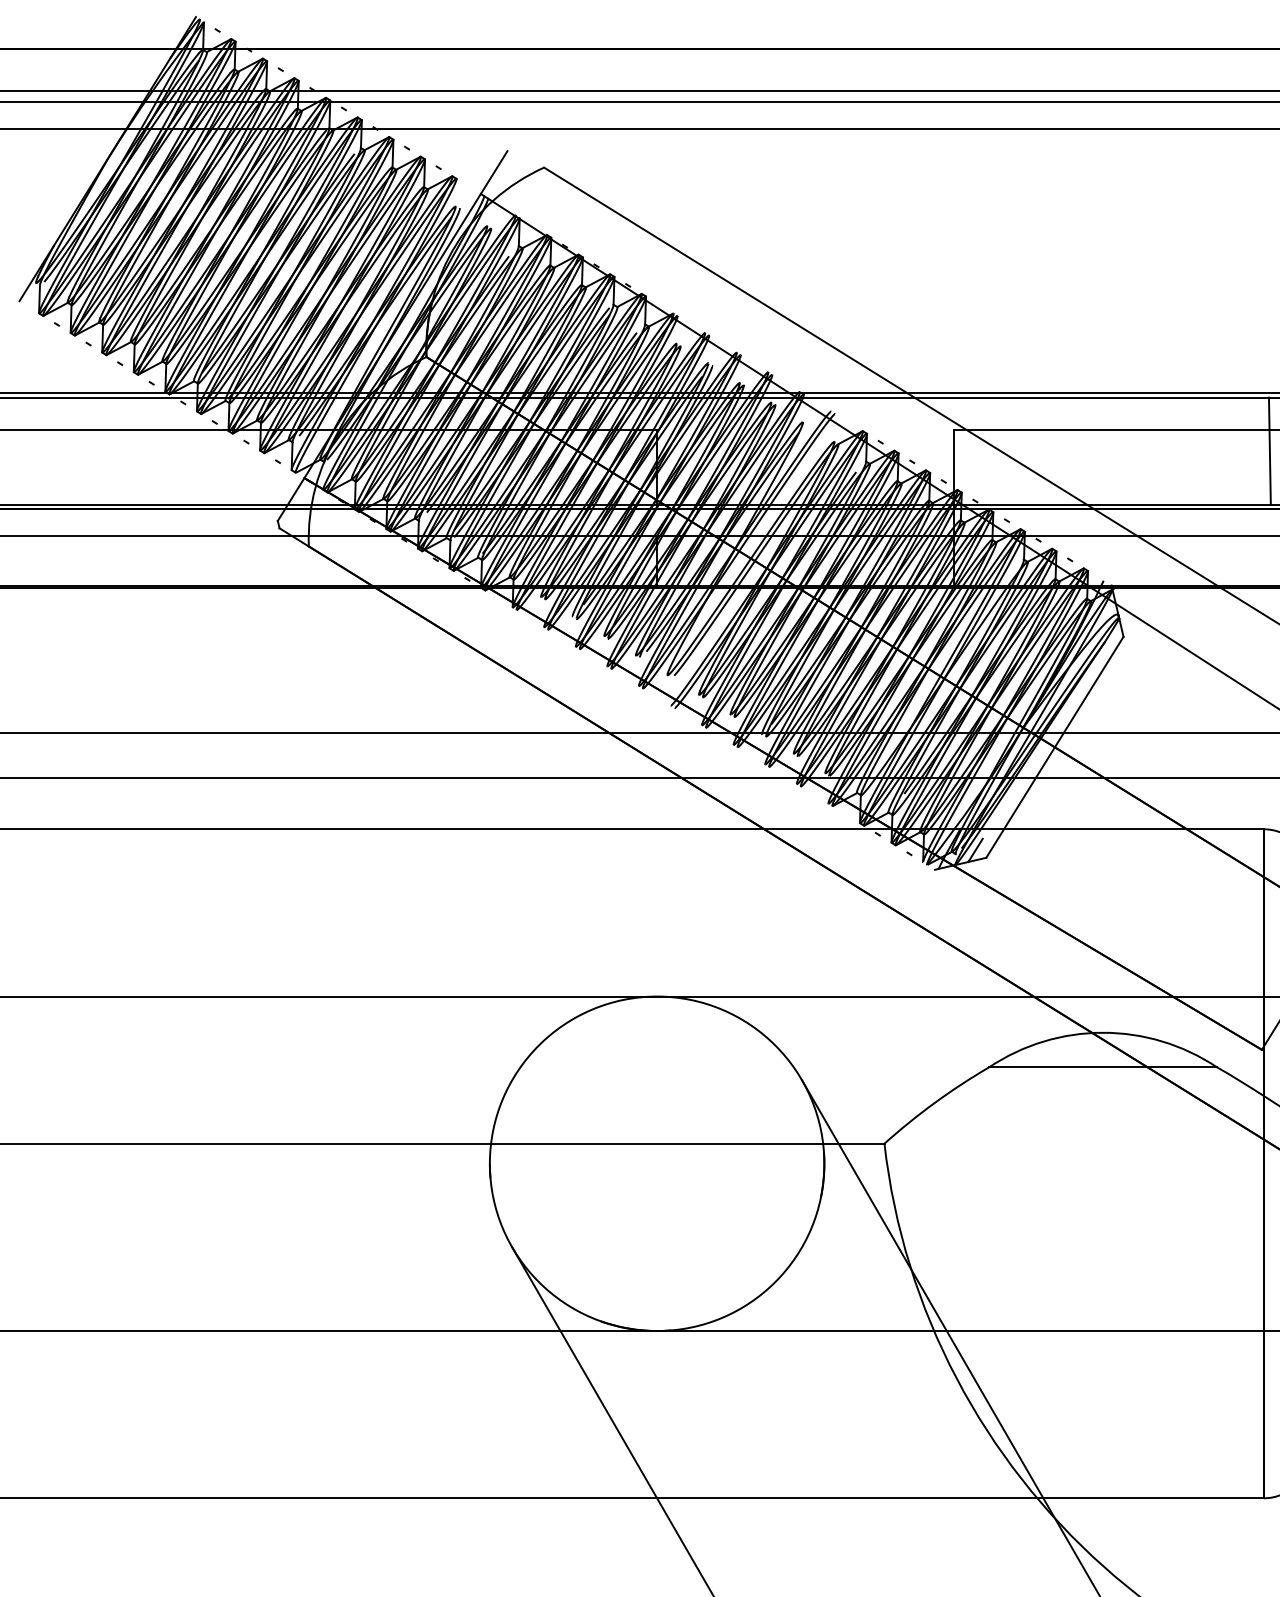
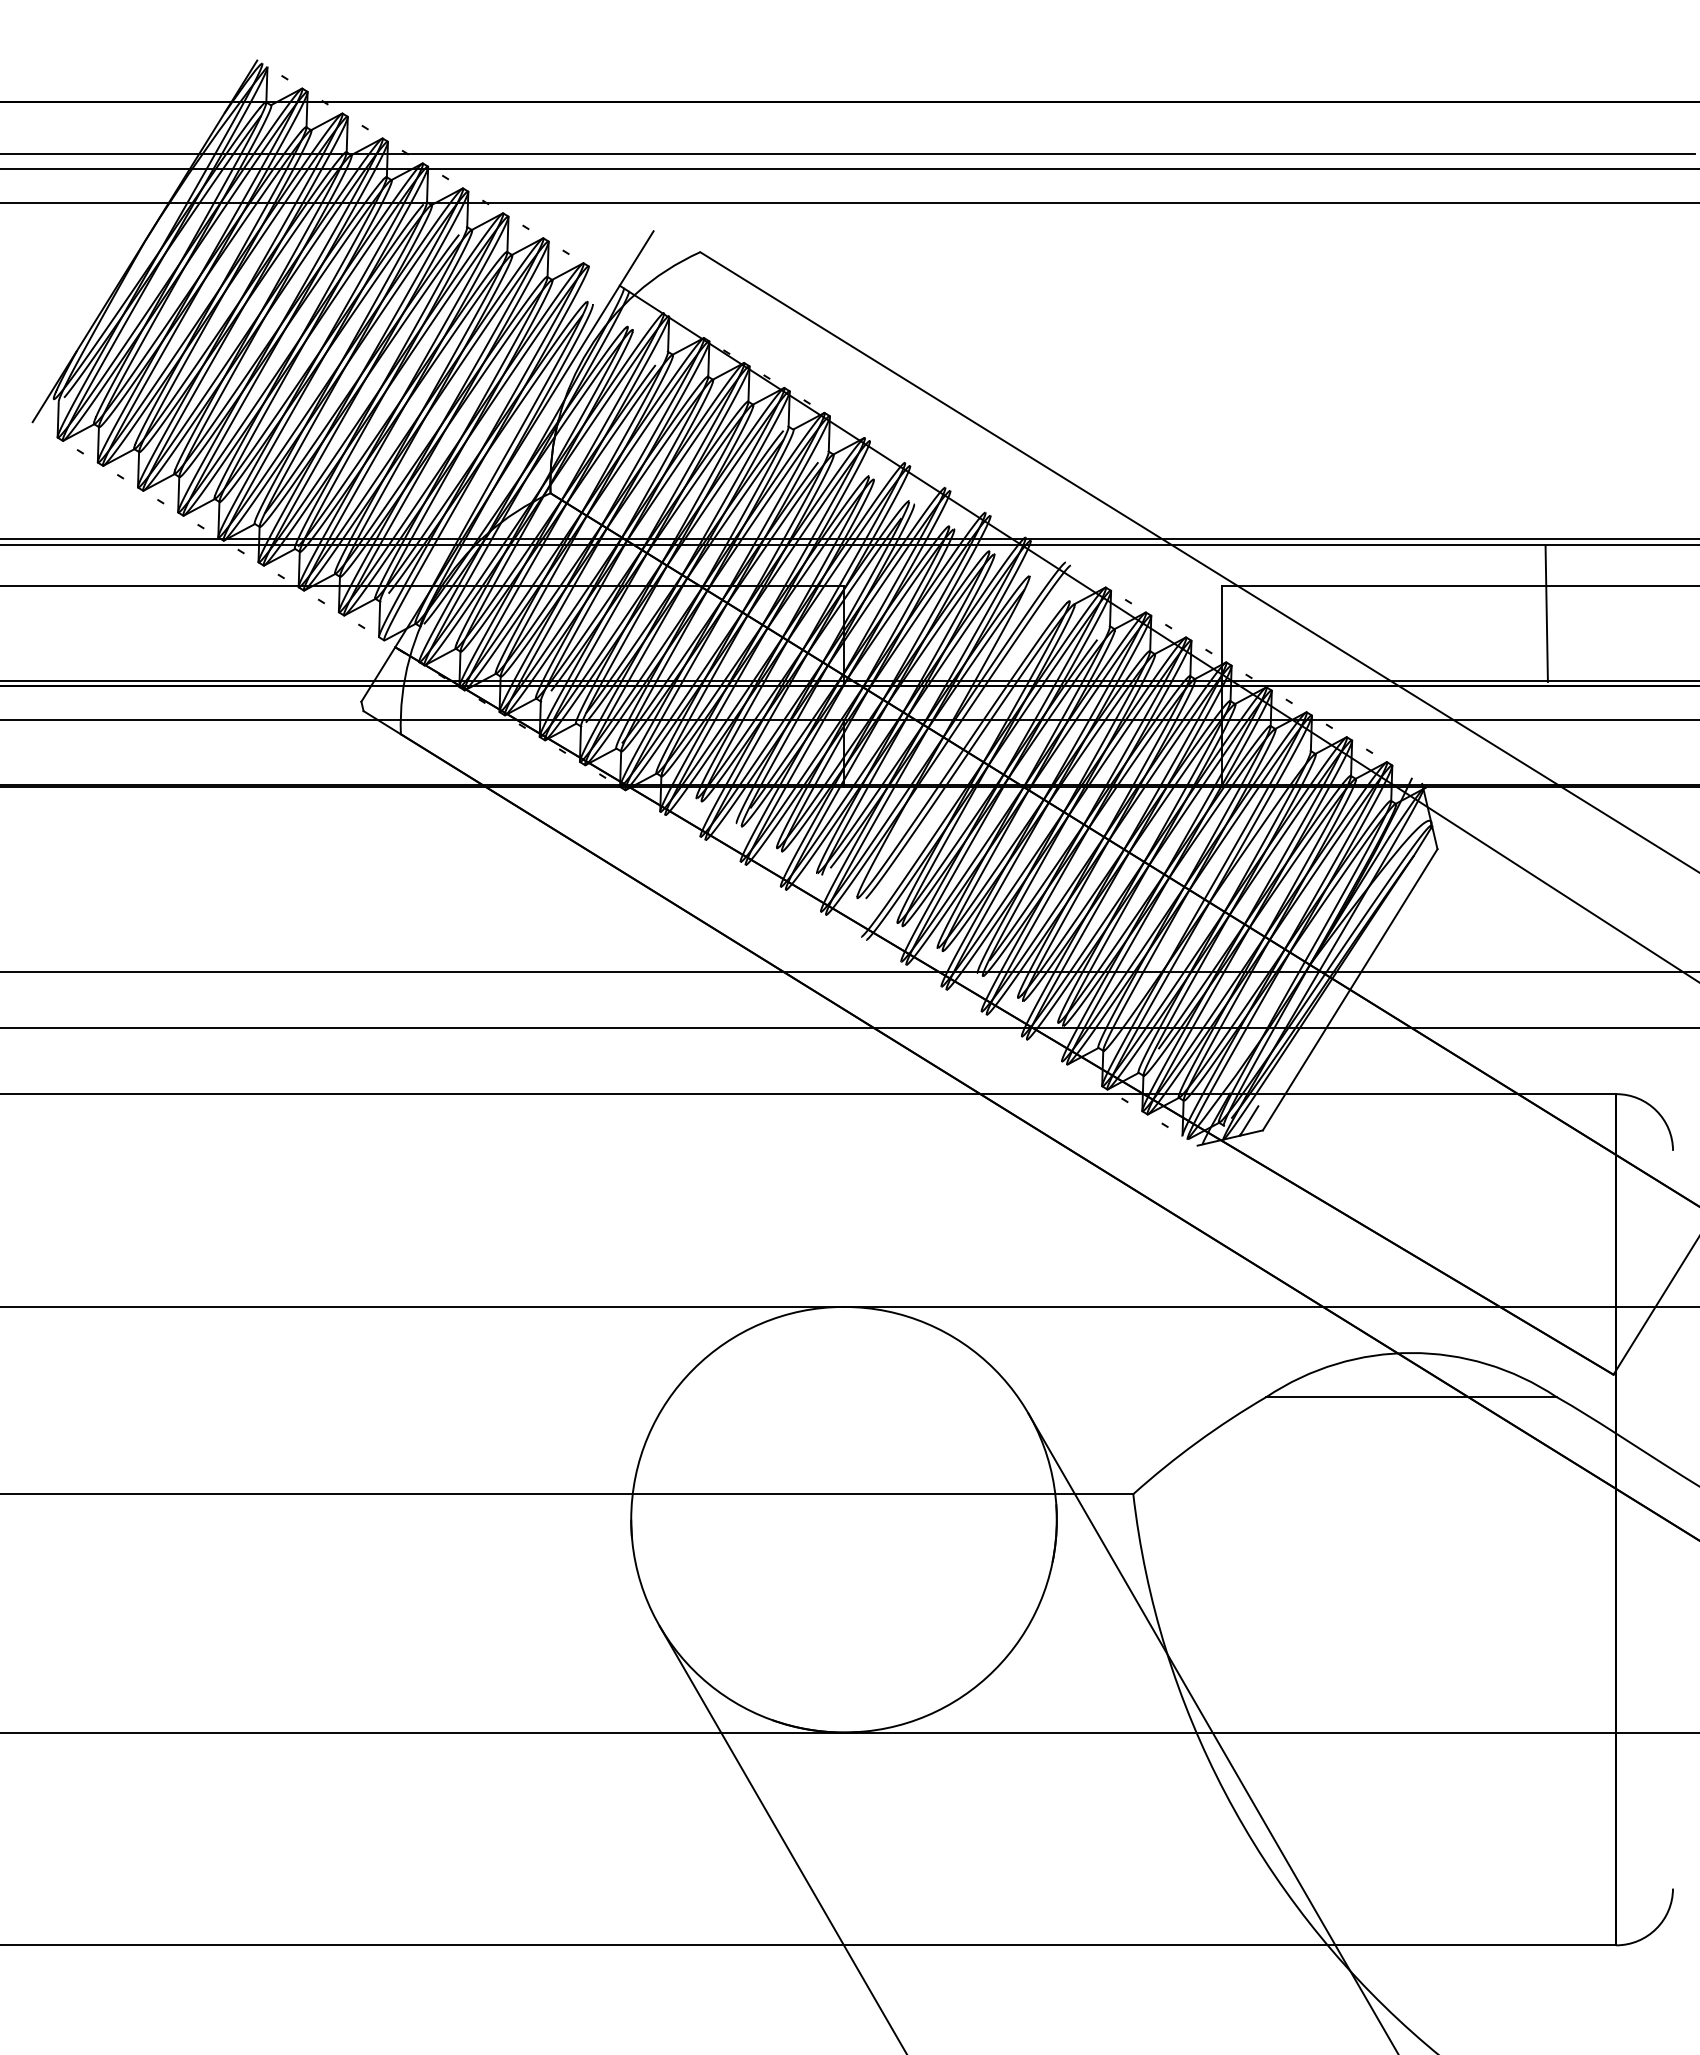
line: (1269, 450) -> (1546, 613), moved

